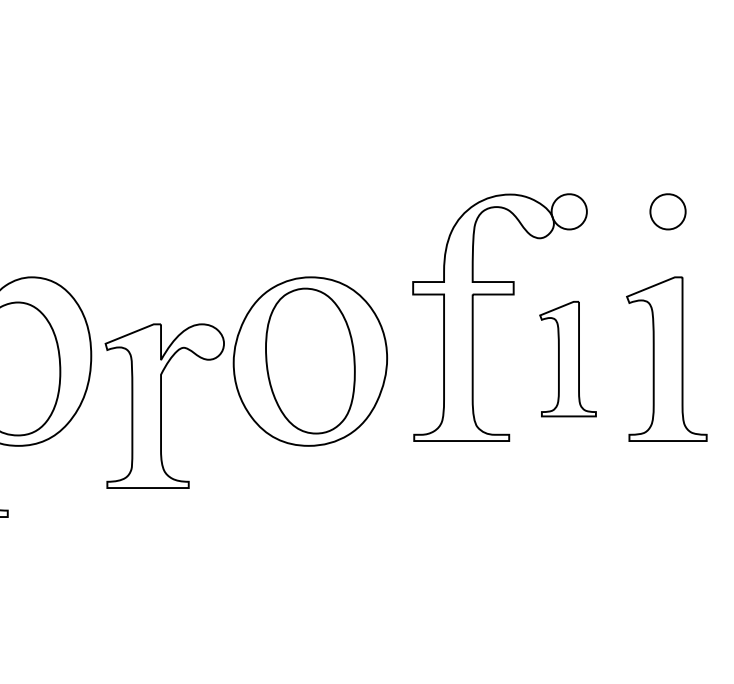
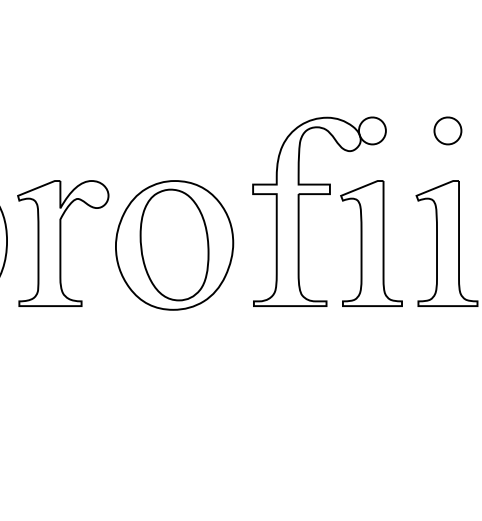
part: (567, 358) -> (371, 243), size x1.43
part: (164, 405) -> (63, 243), moved

